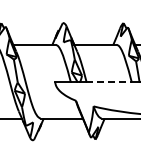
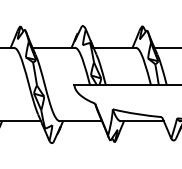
line: (109, 81) -> (128, 84), dashed -> solid

